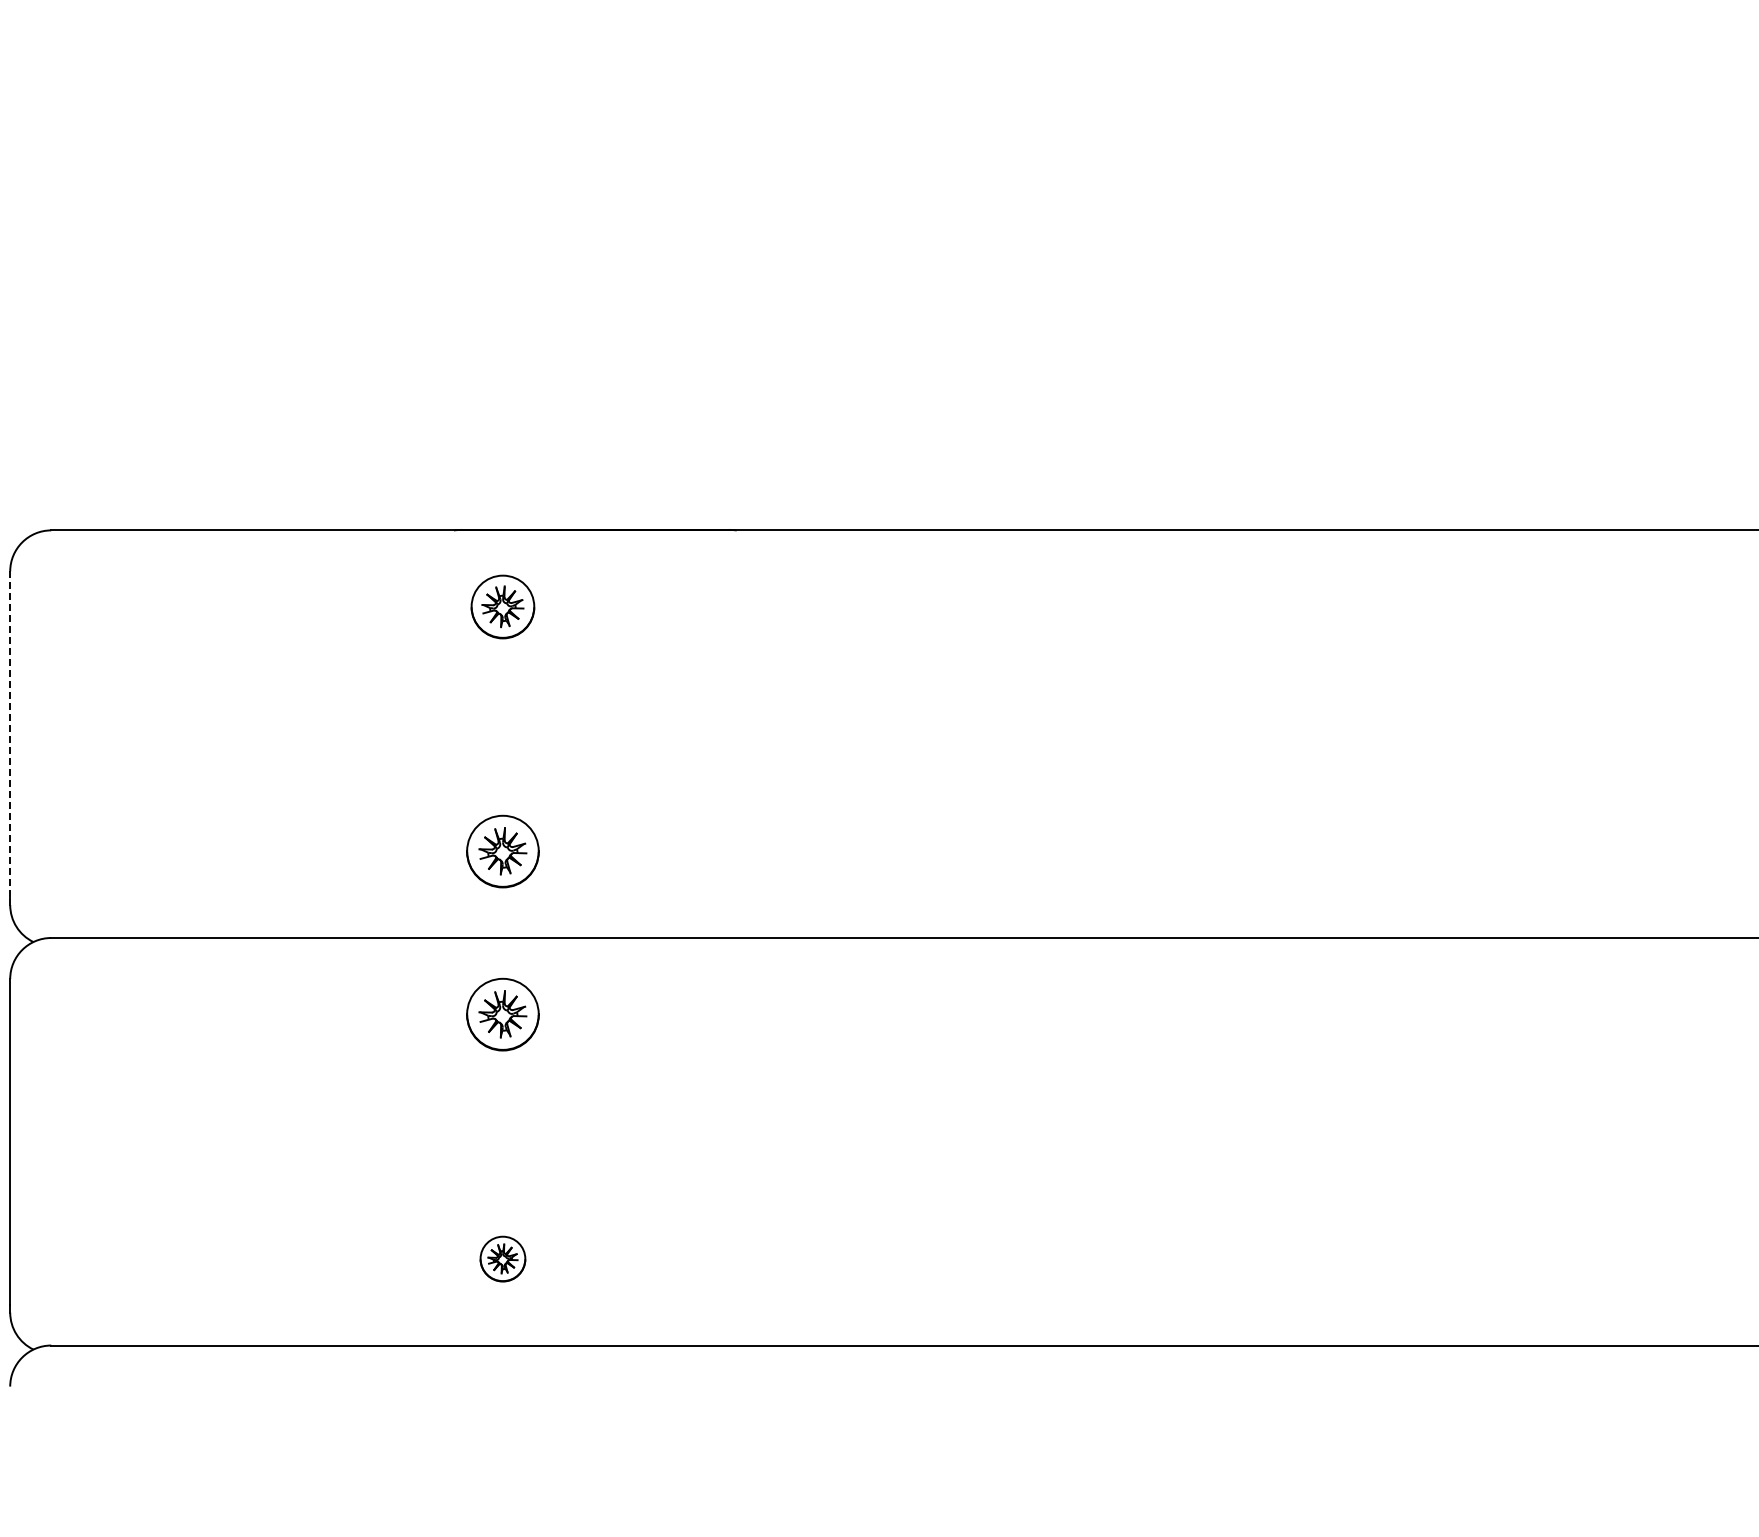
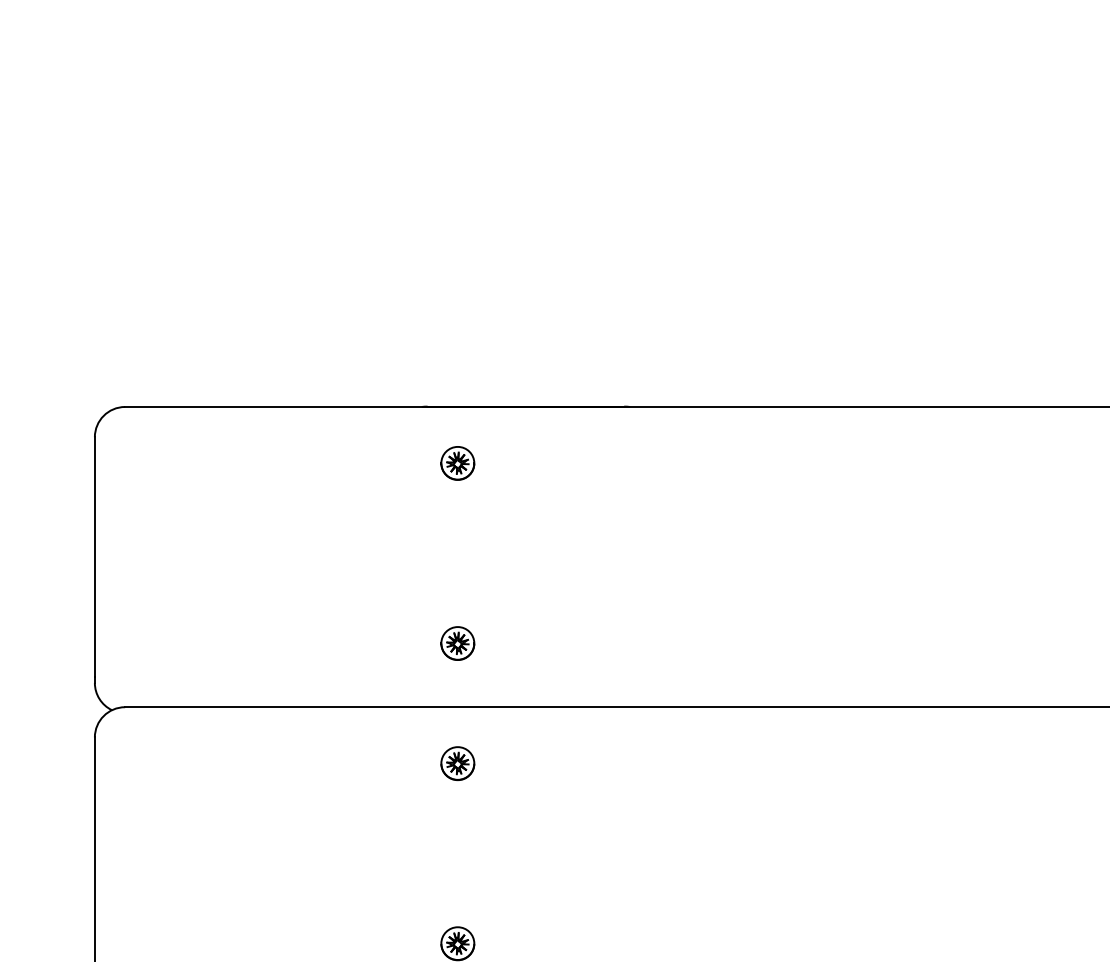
part: (502, 606) -> (457, 463), size x0.71
line: (10, 735) -> (95, 558), dashed -> solid
part: (502, 851) -> (457, 643), size x0.62
part: (502, 1014) -> (457, 763), size x0.62

